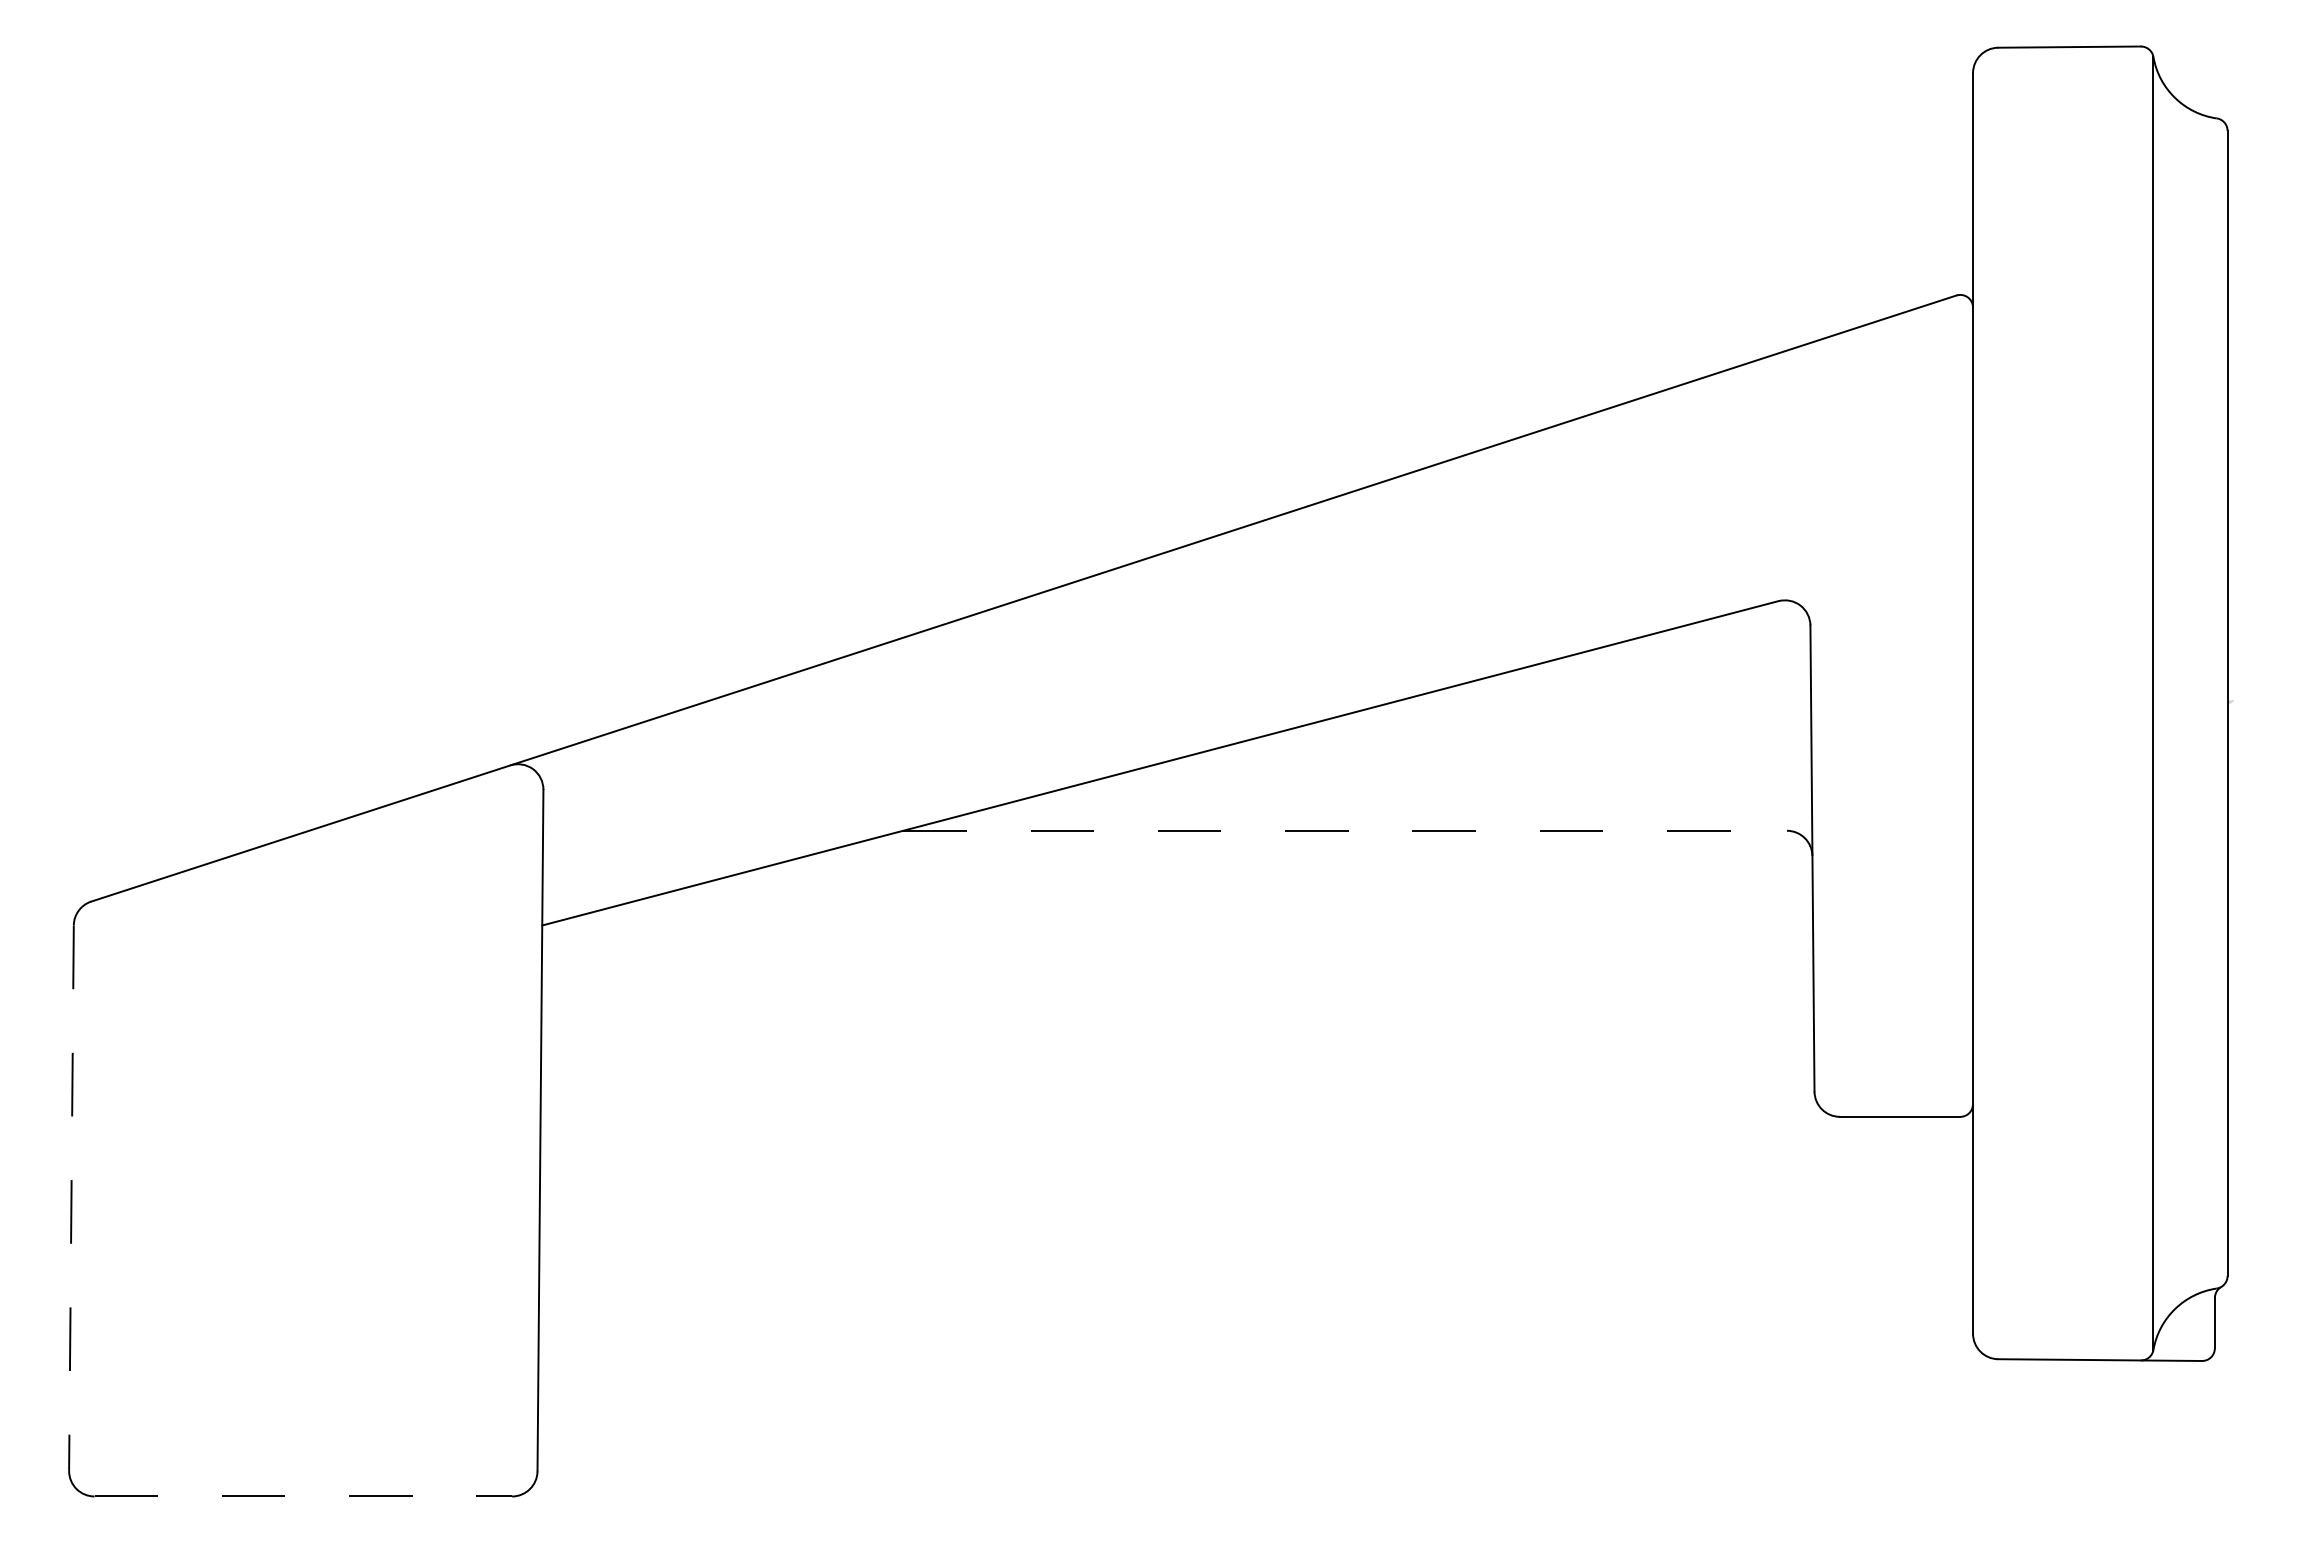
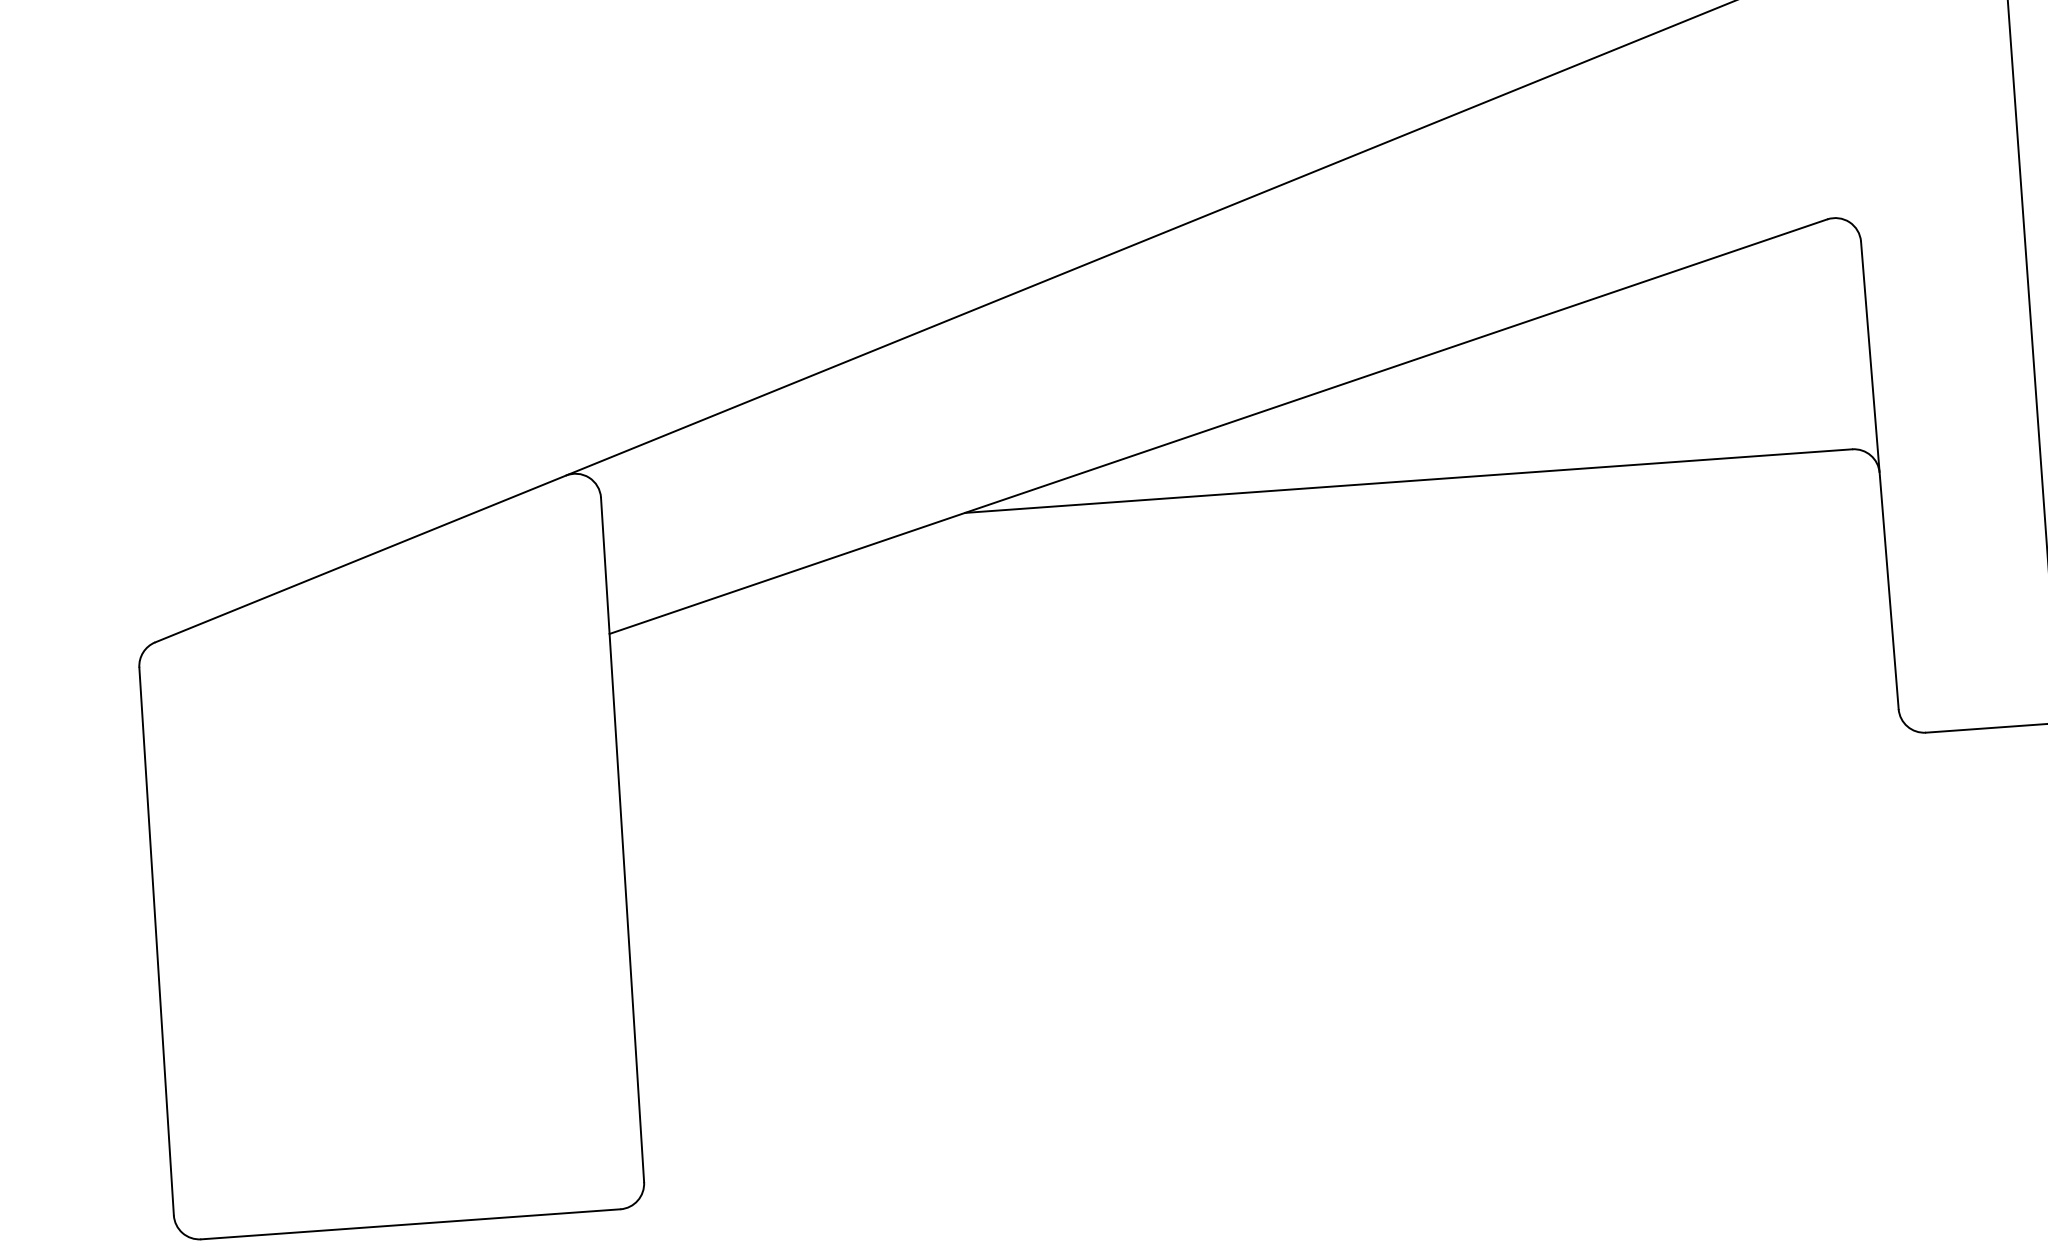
line: (1345, 830) -> (1409, 480), dashed -> solid
line: (71, 1198) -> (156, 941), dashed -> solid
line: (303, 1496) -> (411, 1224), dashed -> solid

